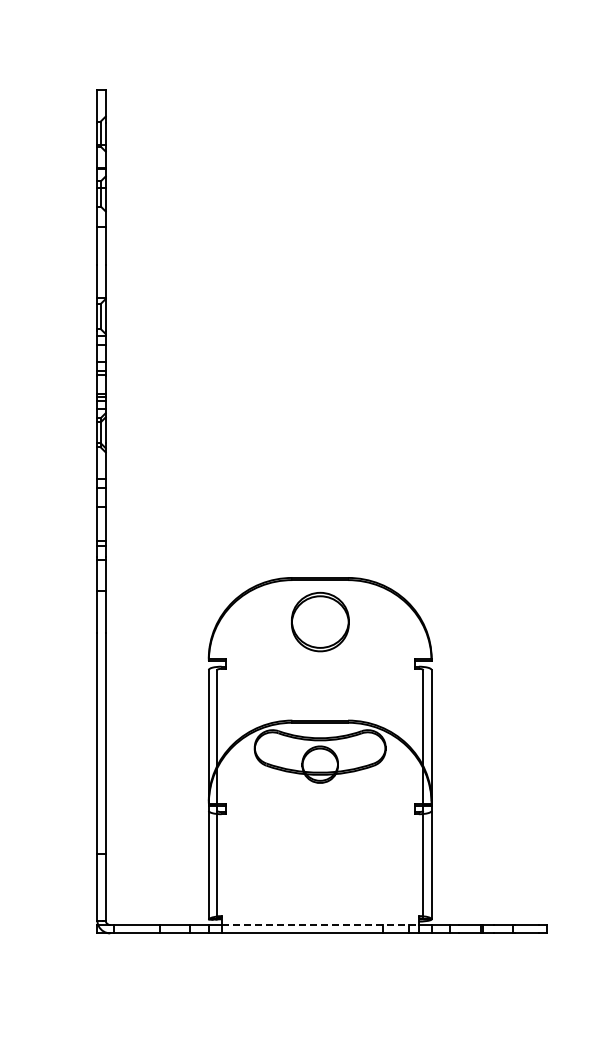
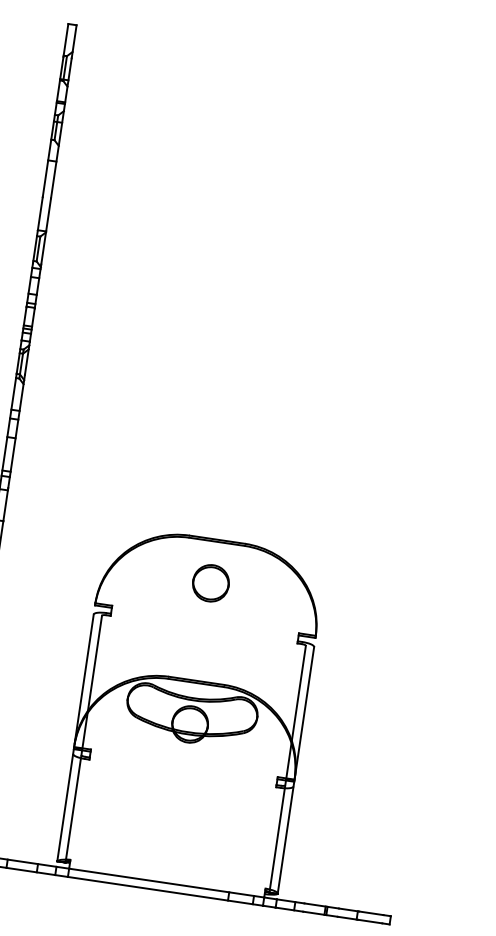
part: (319, 621) -> (210, 582), size x0.62
line: (320, 925) -> (166, 883), dashed -> solid

